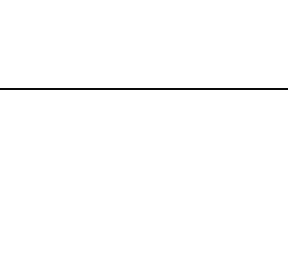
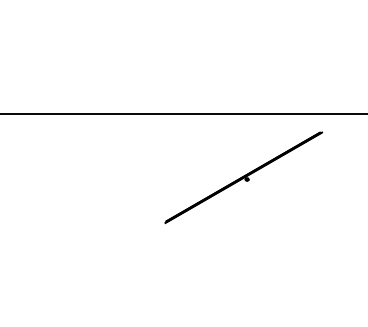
part: (190, 138) -> (243, 177), added

